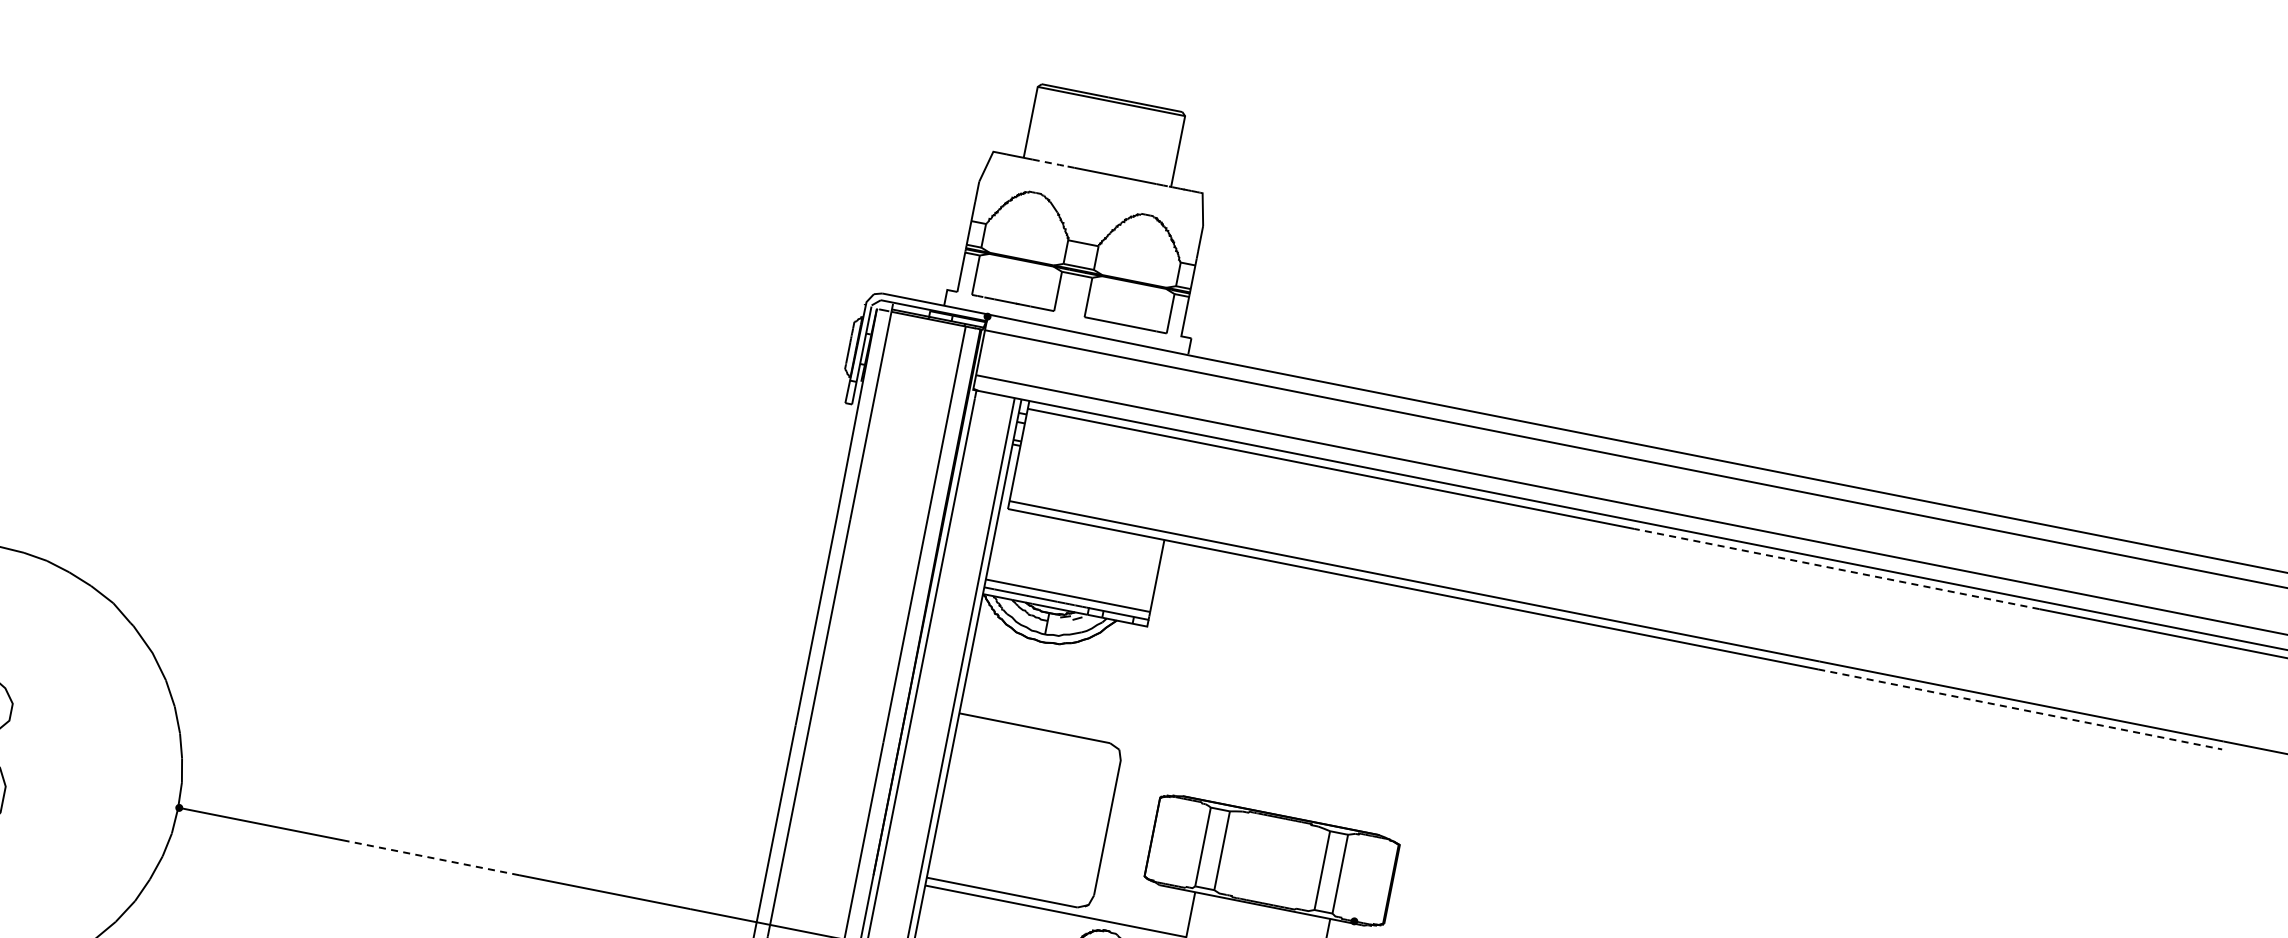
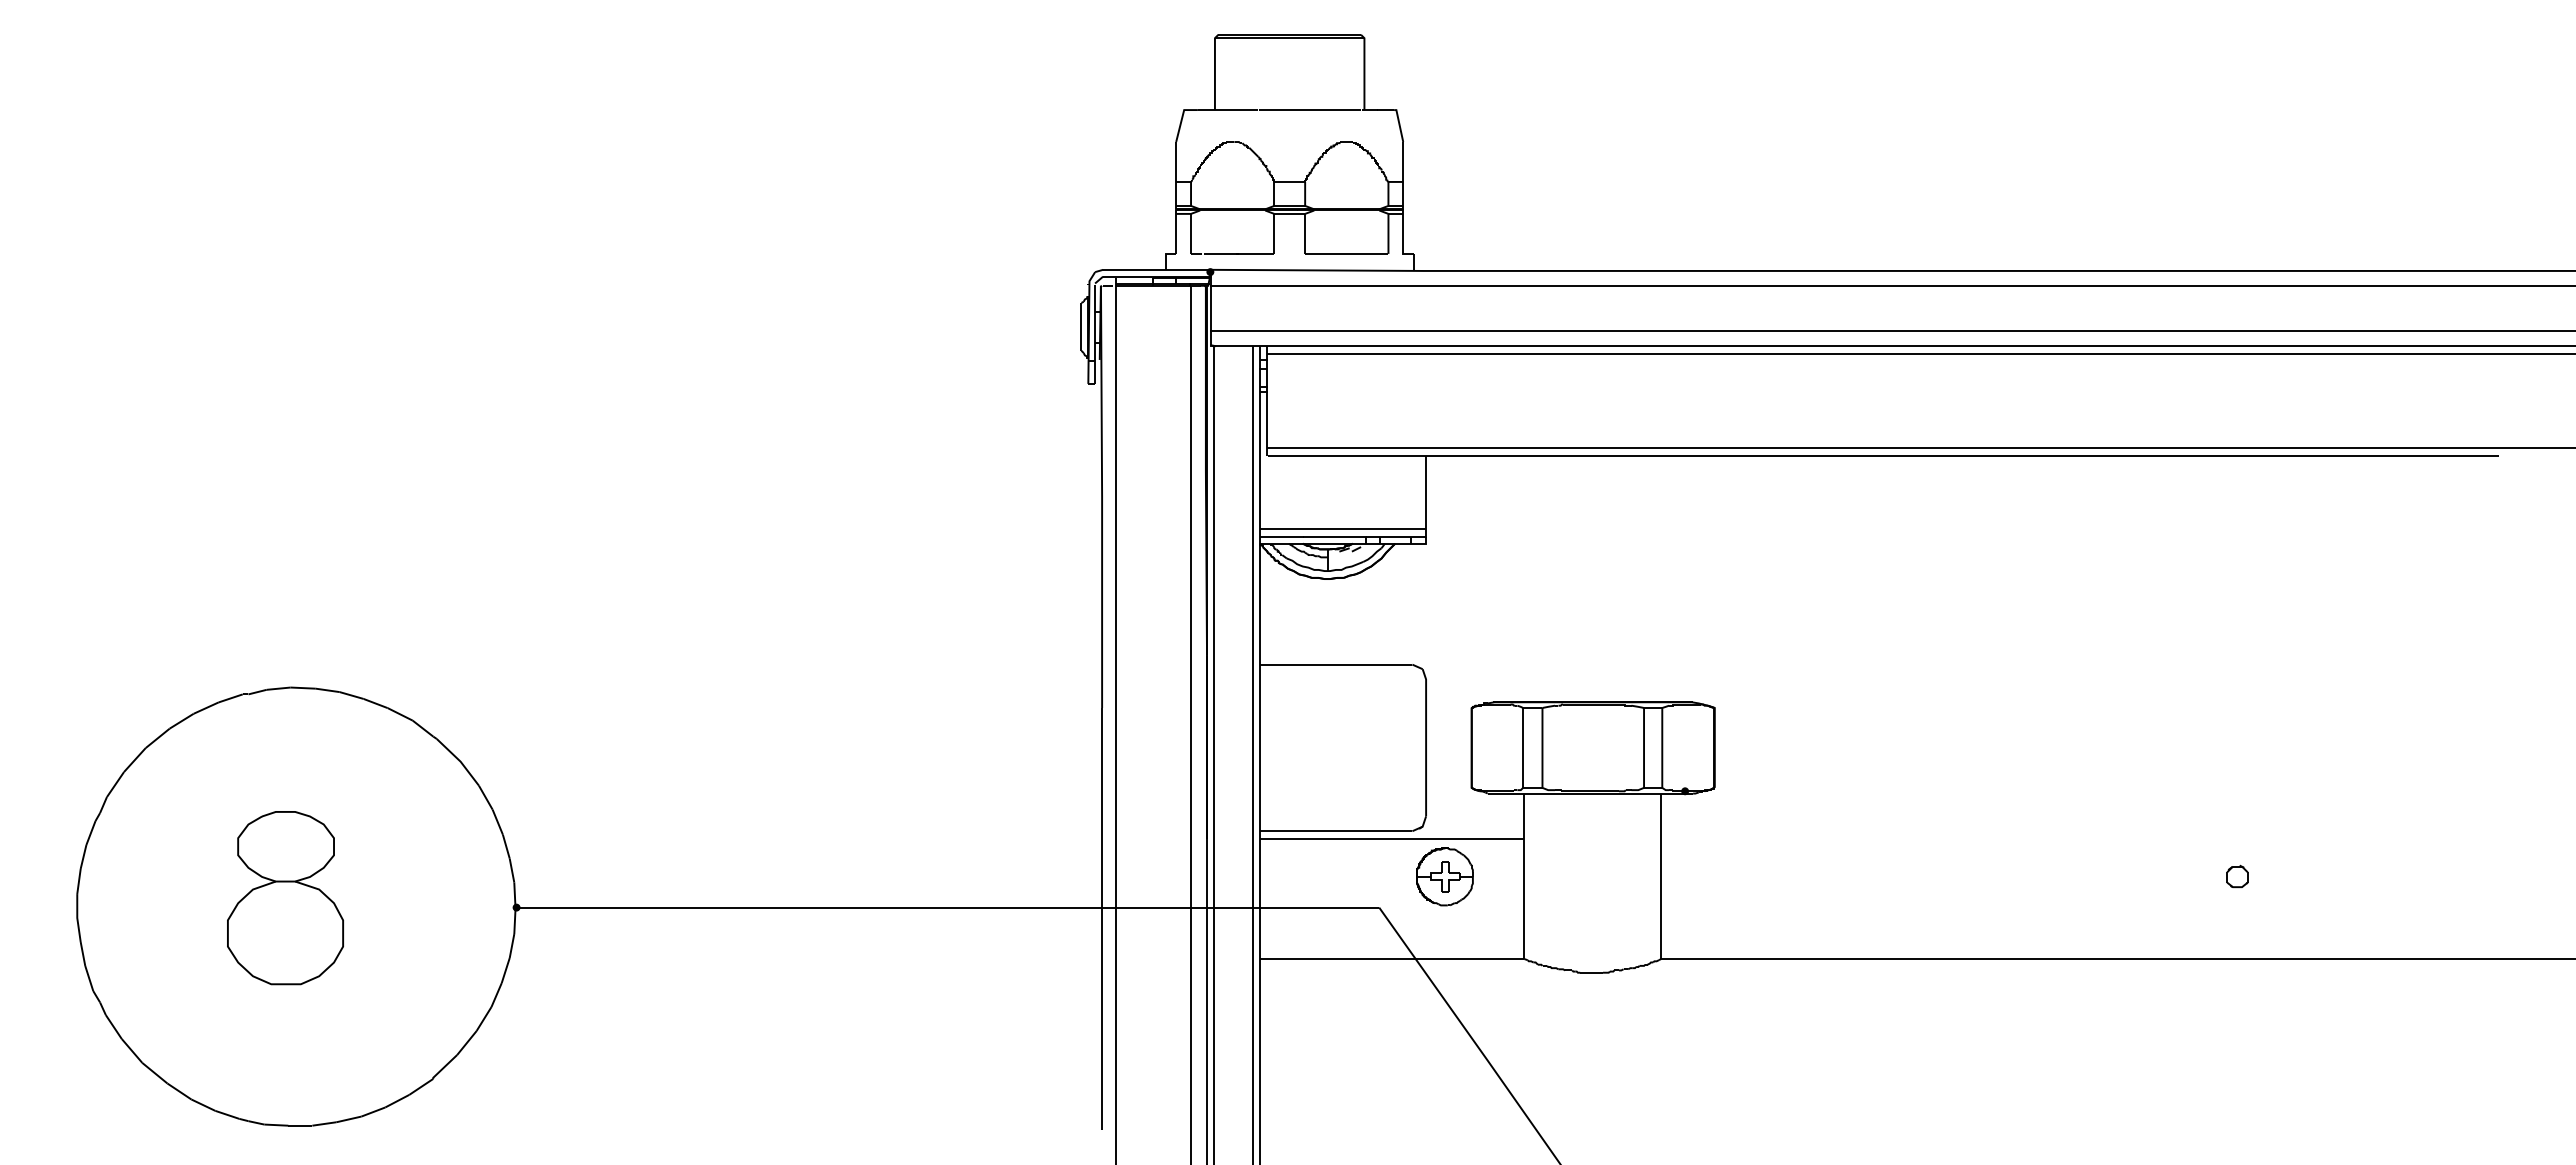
line: (1049, 163) -> (1241, 110), dashed -> solid
line: (1837, 569) -> (2088, 354), dashed -> solid
line: (2019, 709) -> (2293, 455), dashed -> solid
line: (433, 858) -> (774, 907), dashed -> solid

